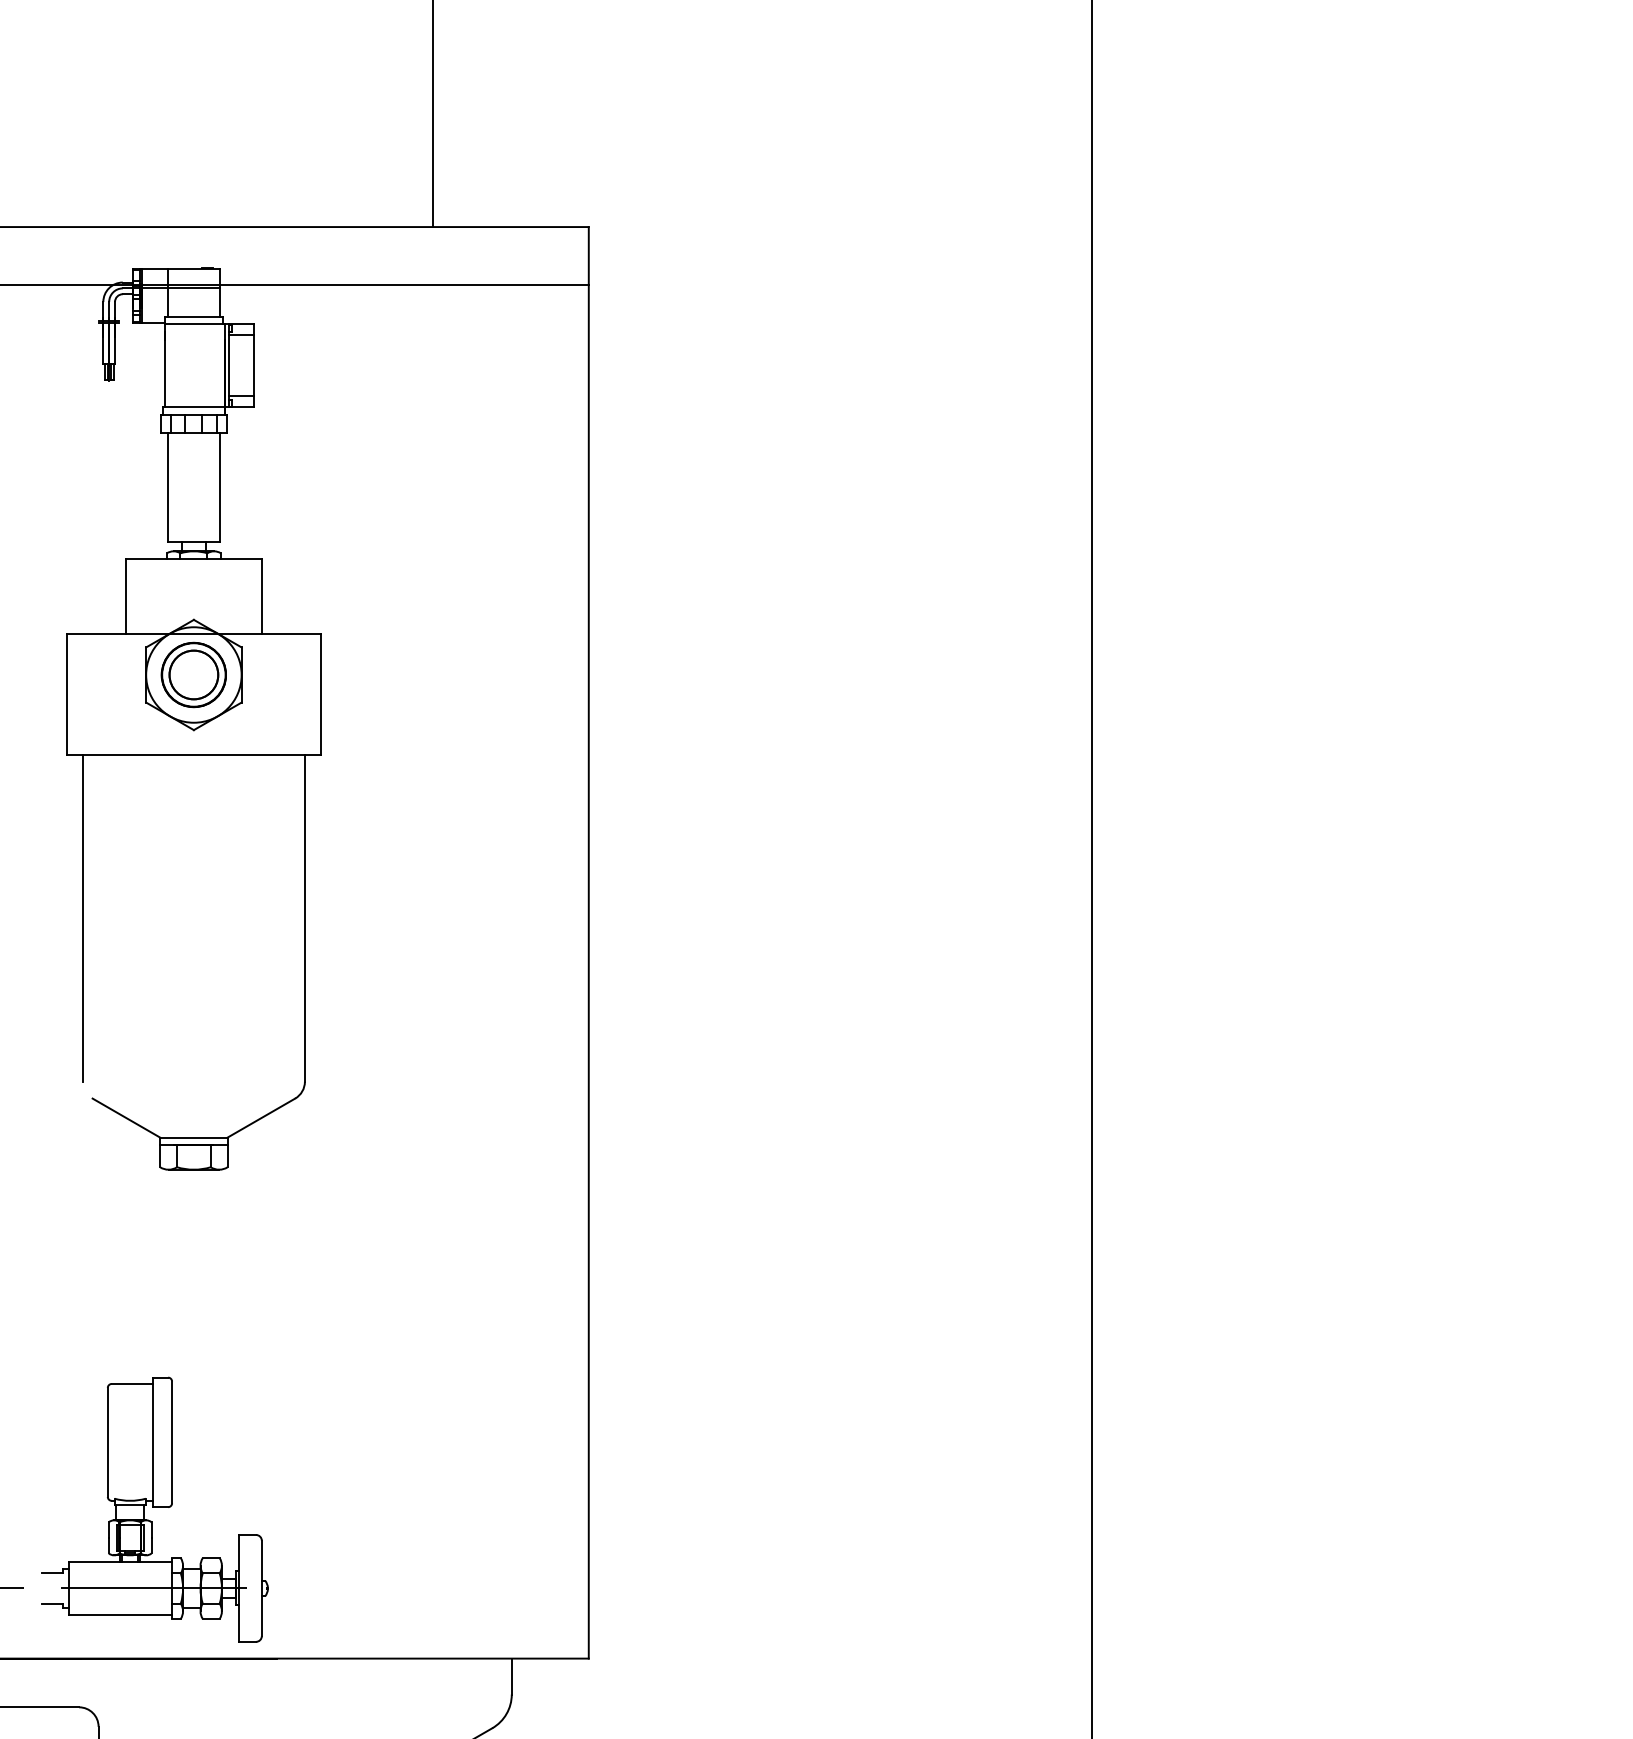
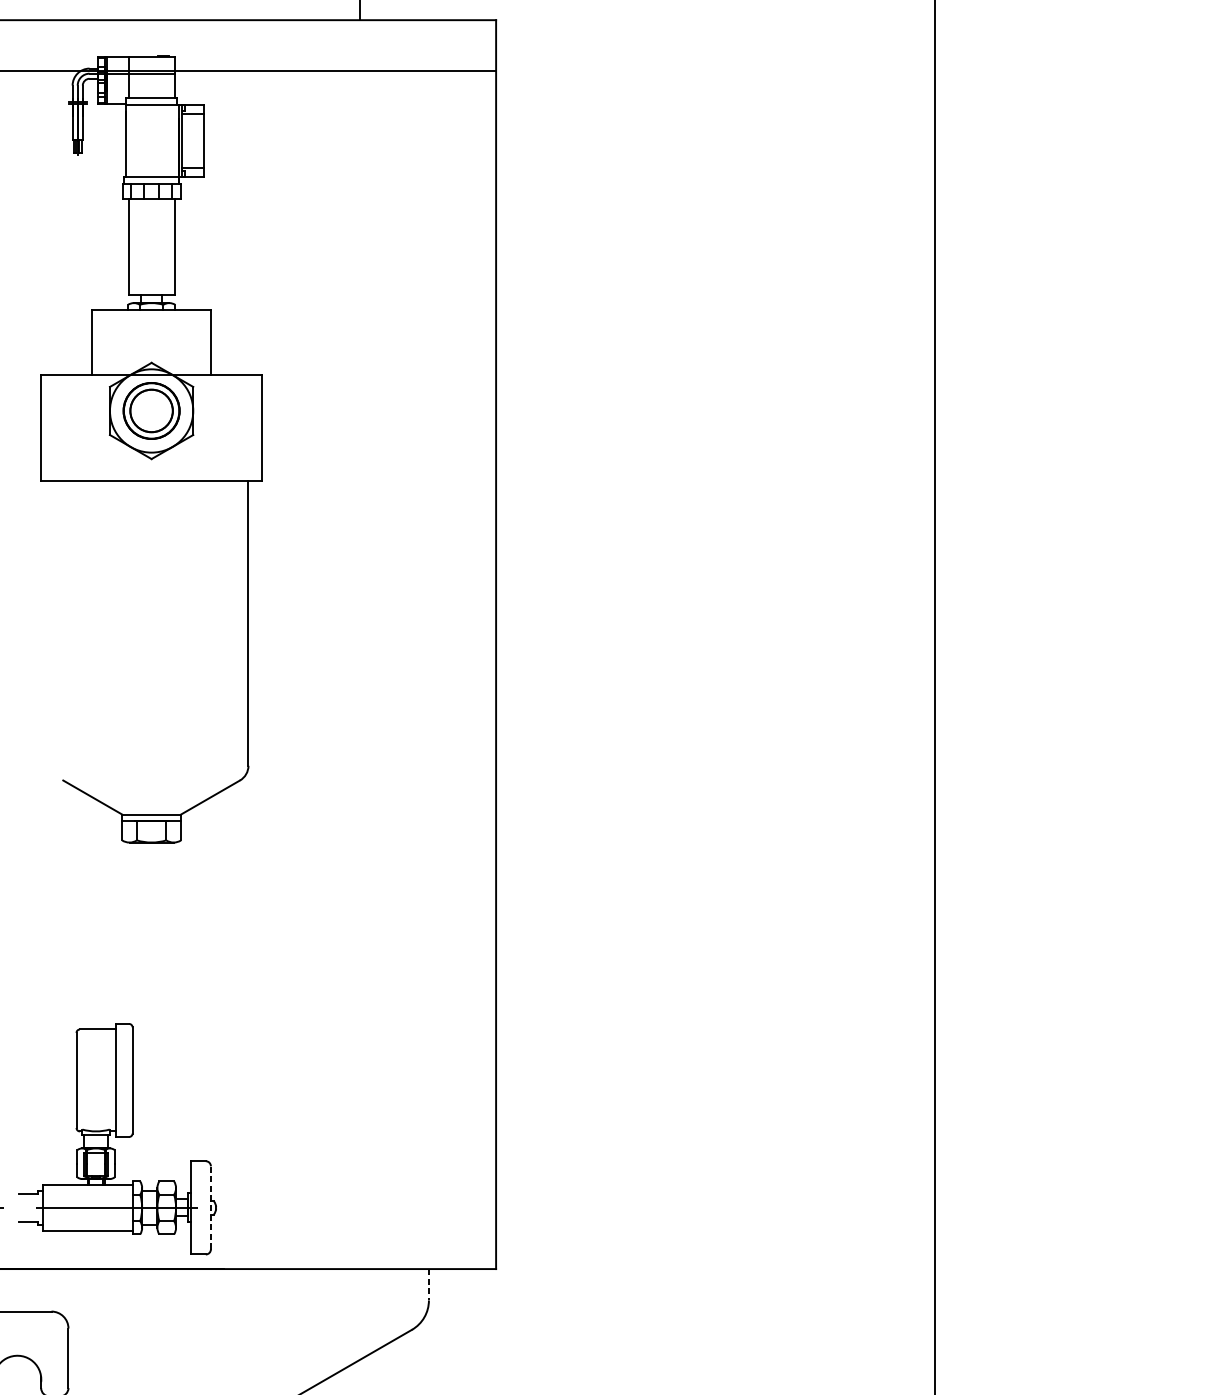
line: (82, 917) -> (54, 622), removed
line: (261, 1588) -> (210, 1207), solid -> dashed
line: (511, 1676) -> (428, 1284), solid -> dashed

